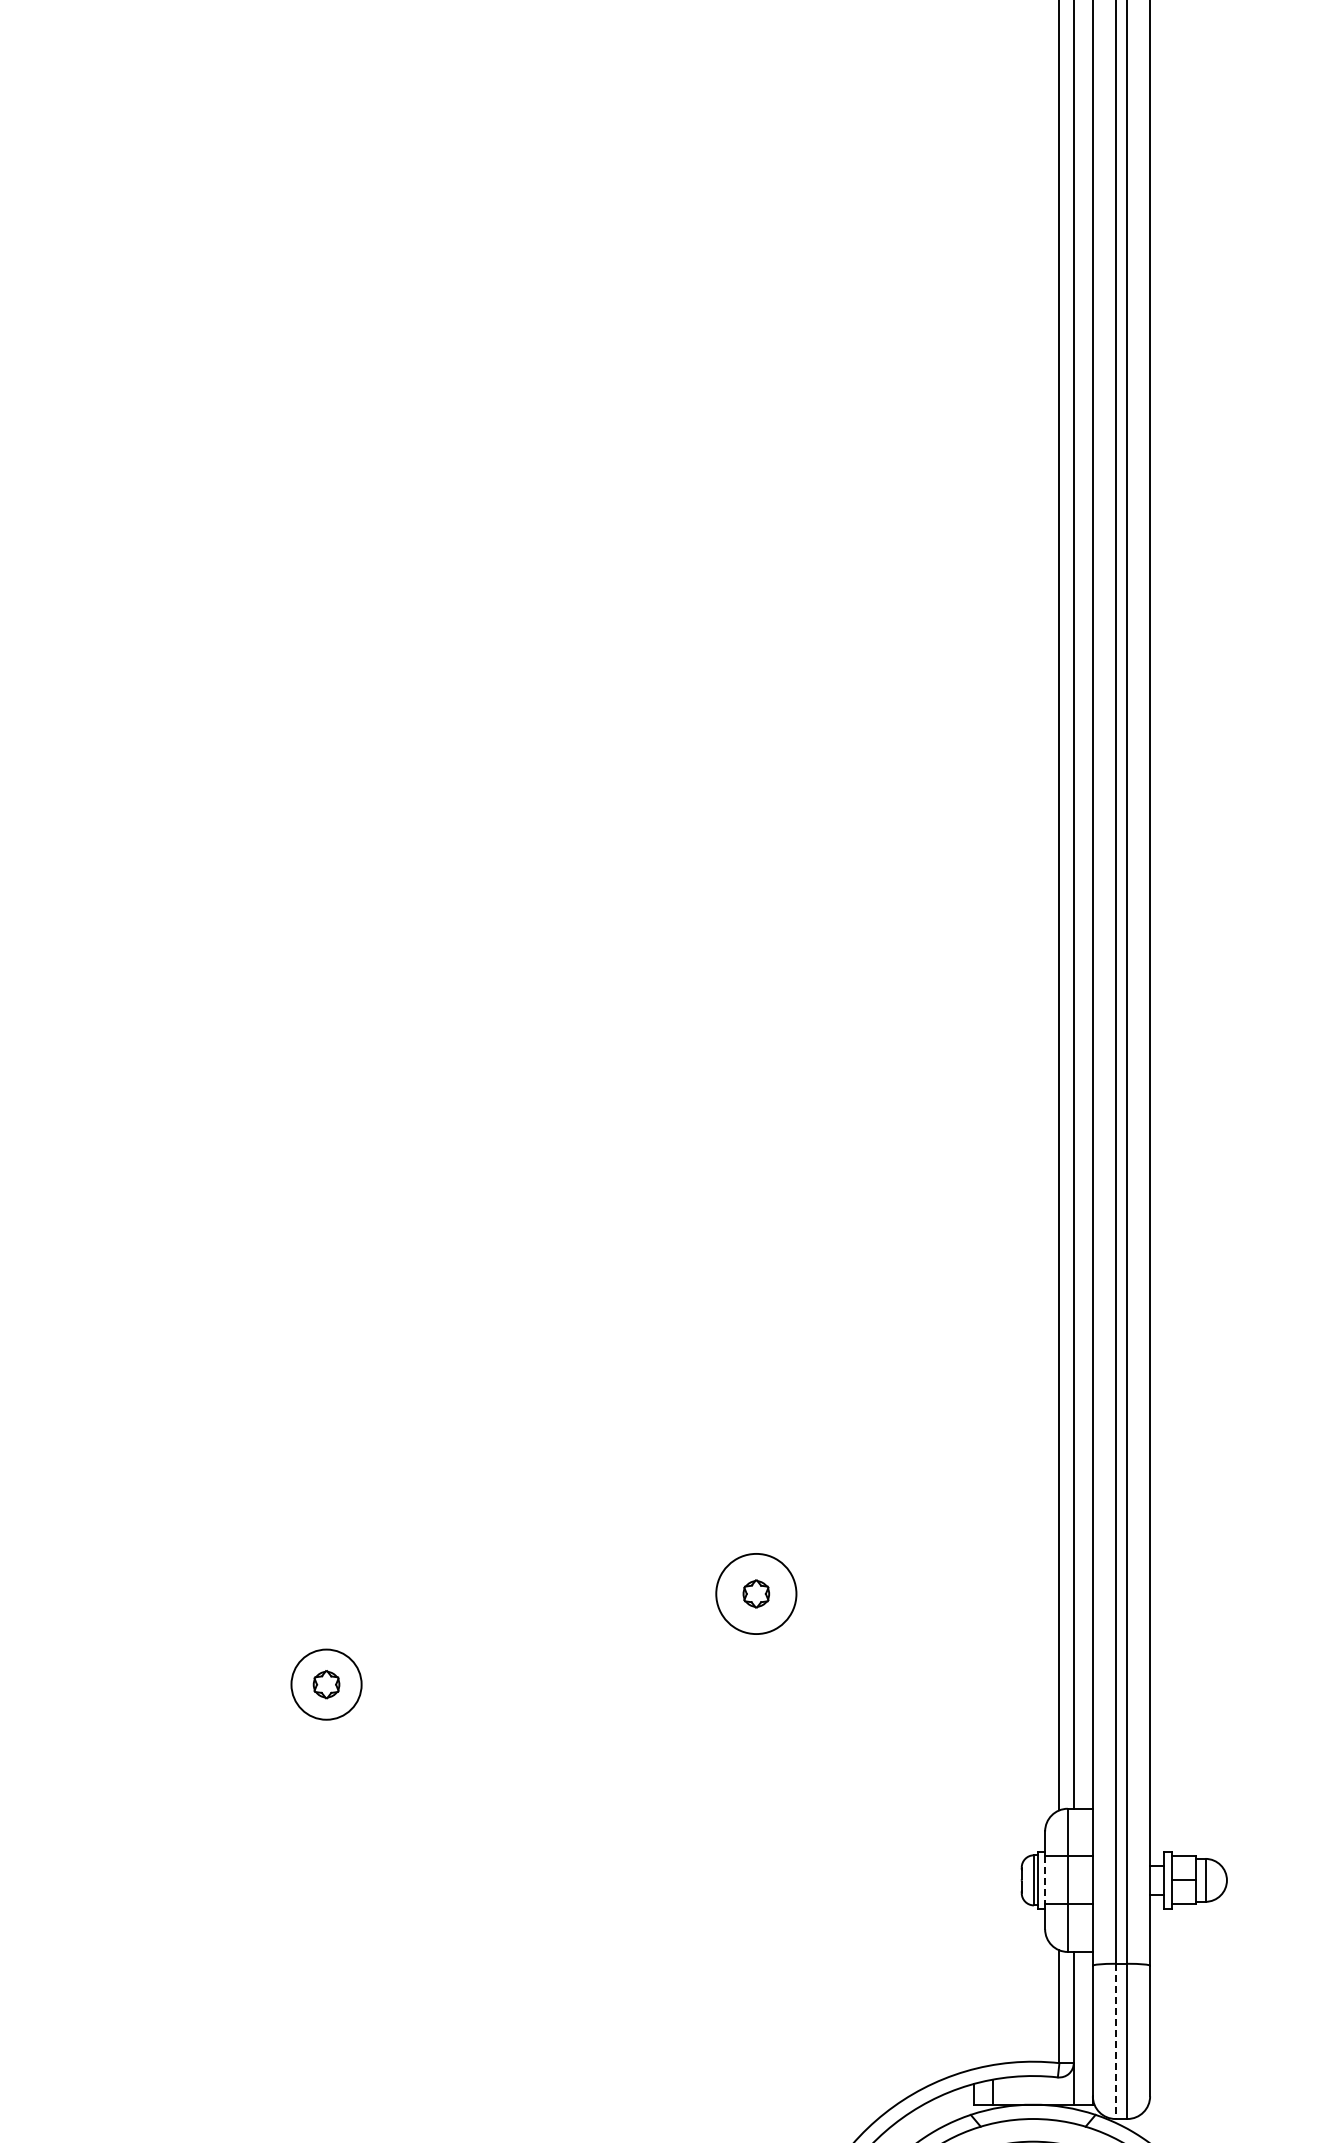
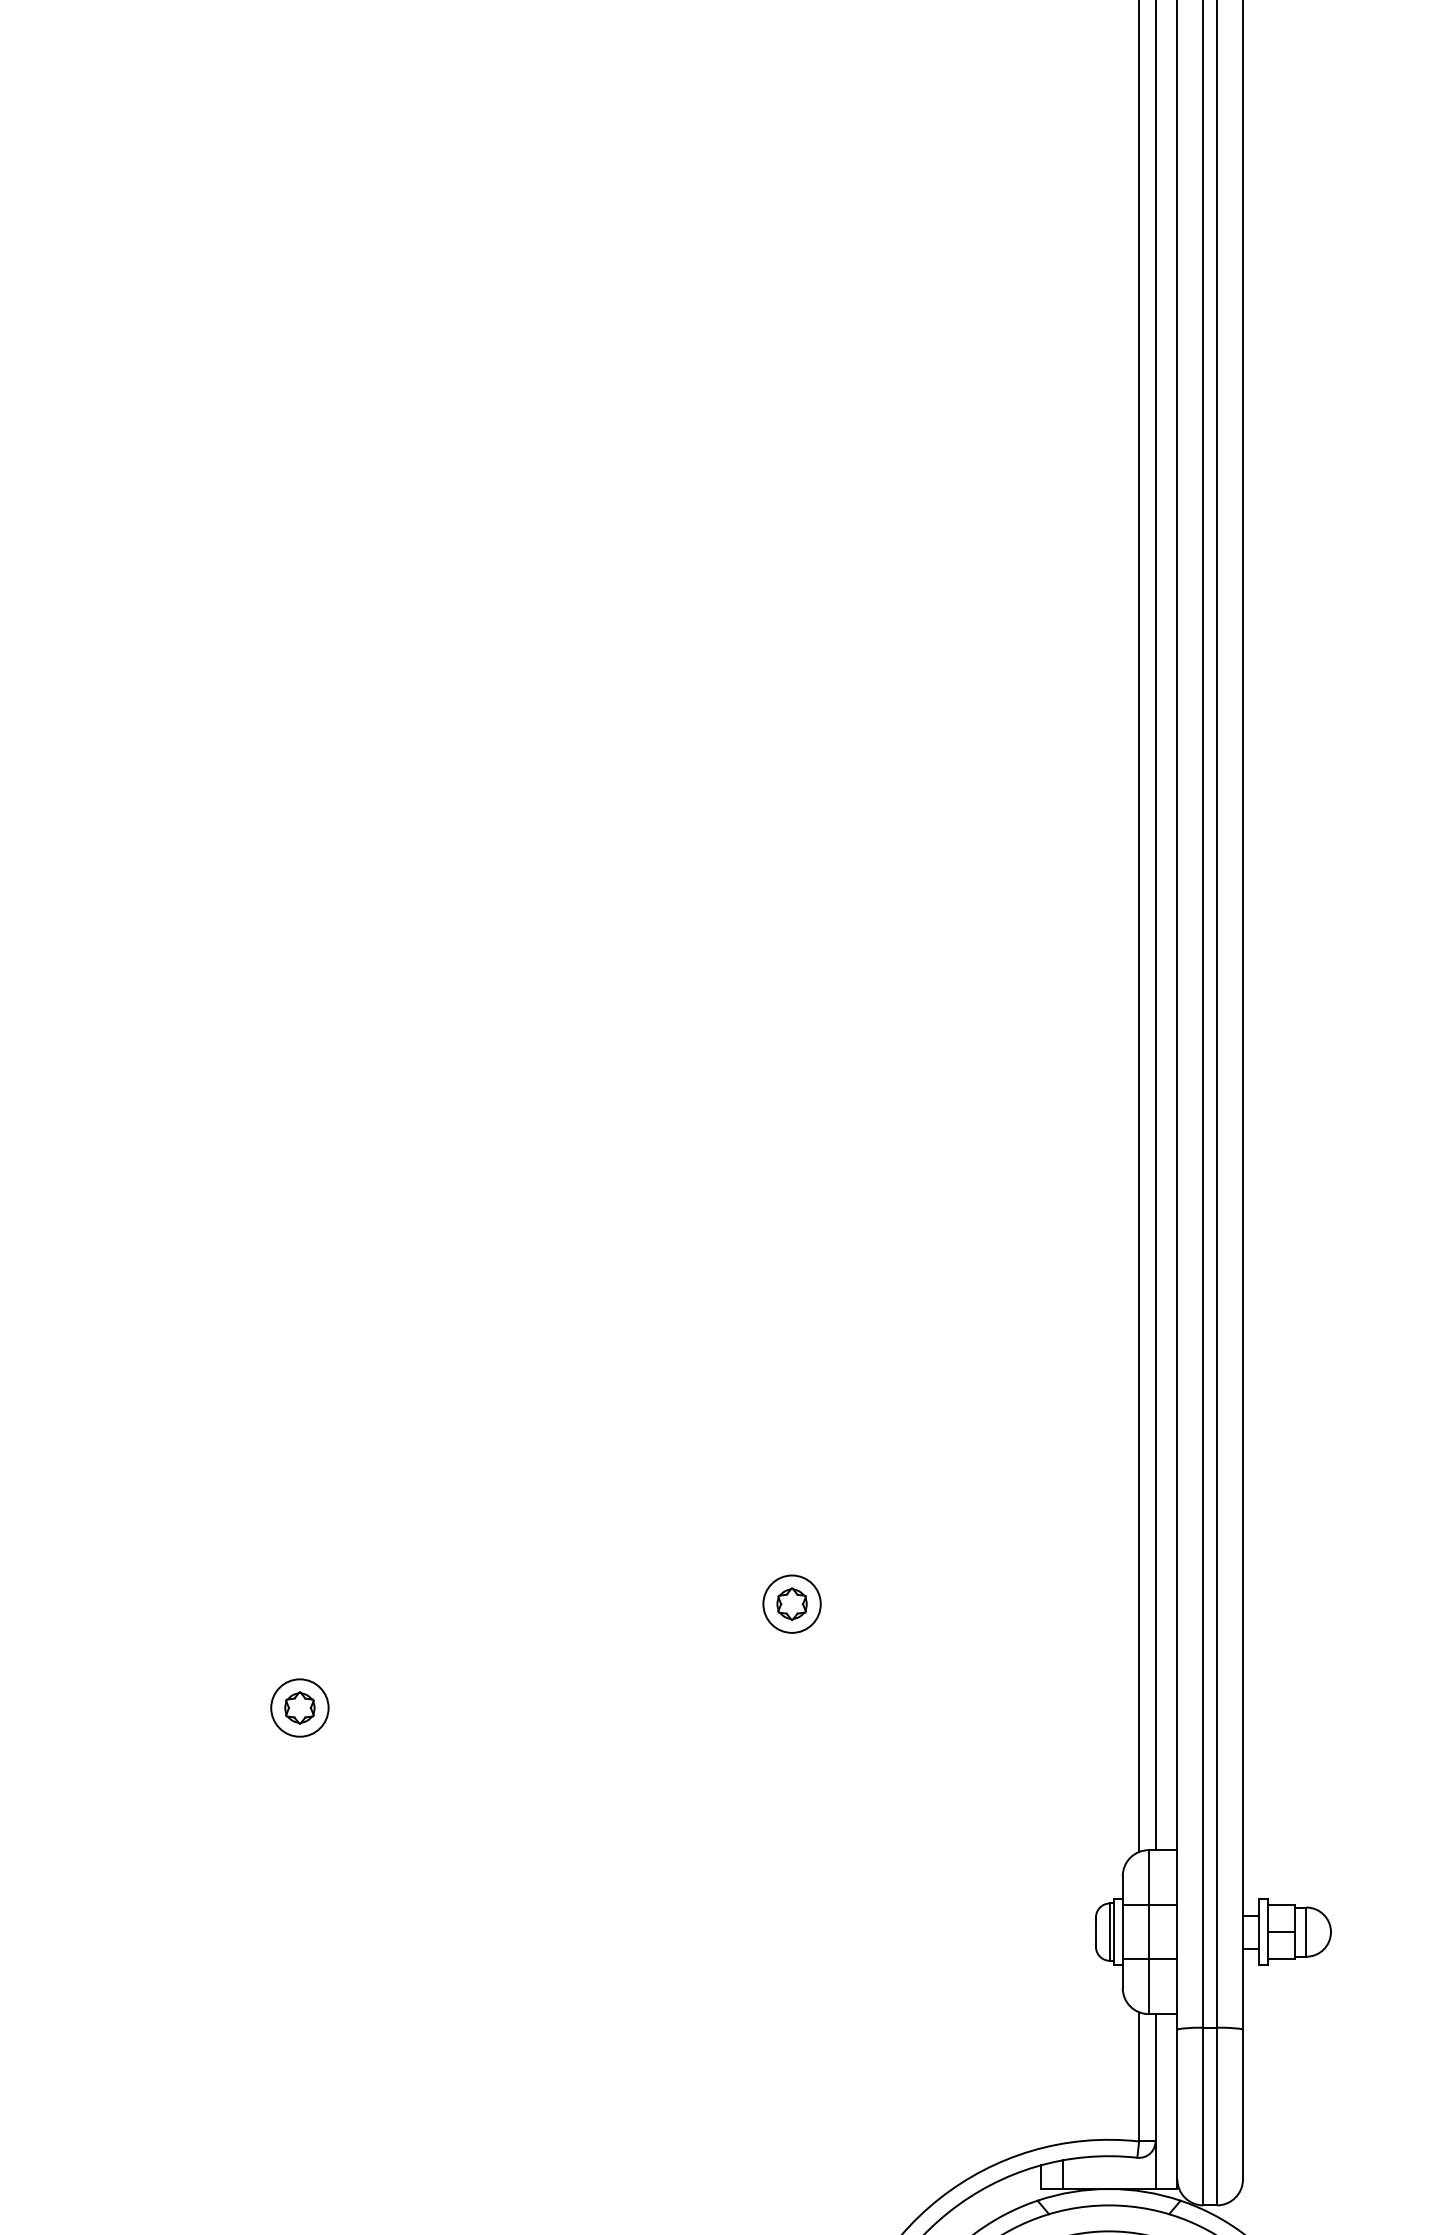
circle: (756, 1593) -> (792, 1603), size x0.62
circle: (326, 1684) -> (299, 1707), size x0.71
line: (1045, 1880) -> (1123, 1932), dashed -> solid
line: (1115, 2041) -> (1203, 2116), dashed -> solid

